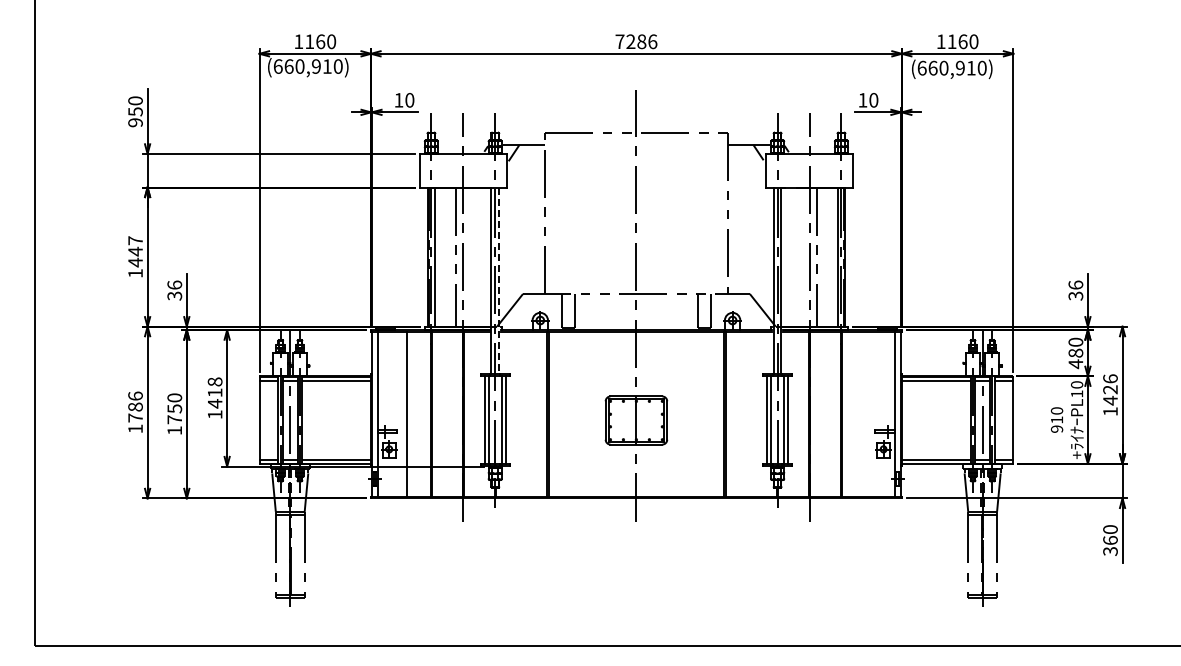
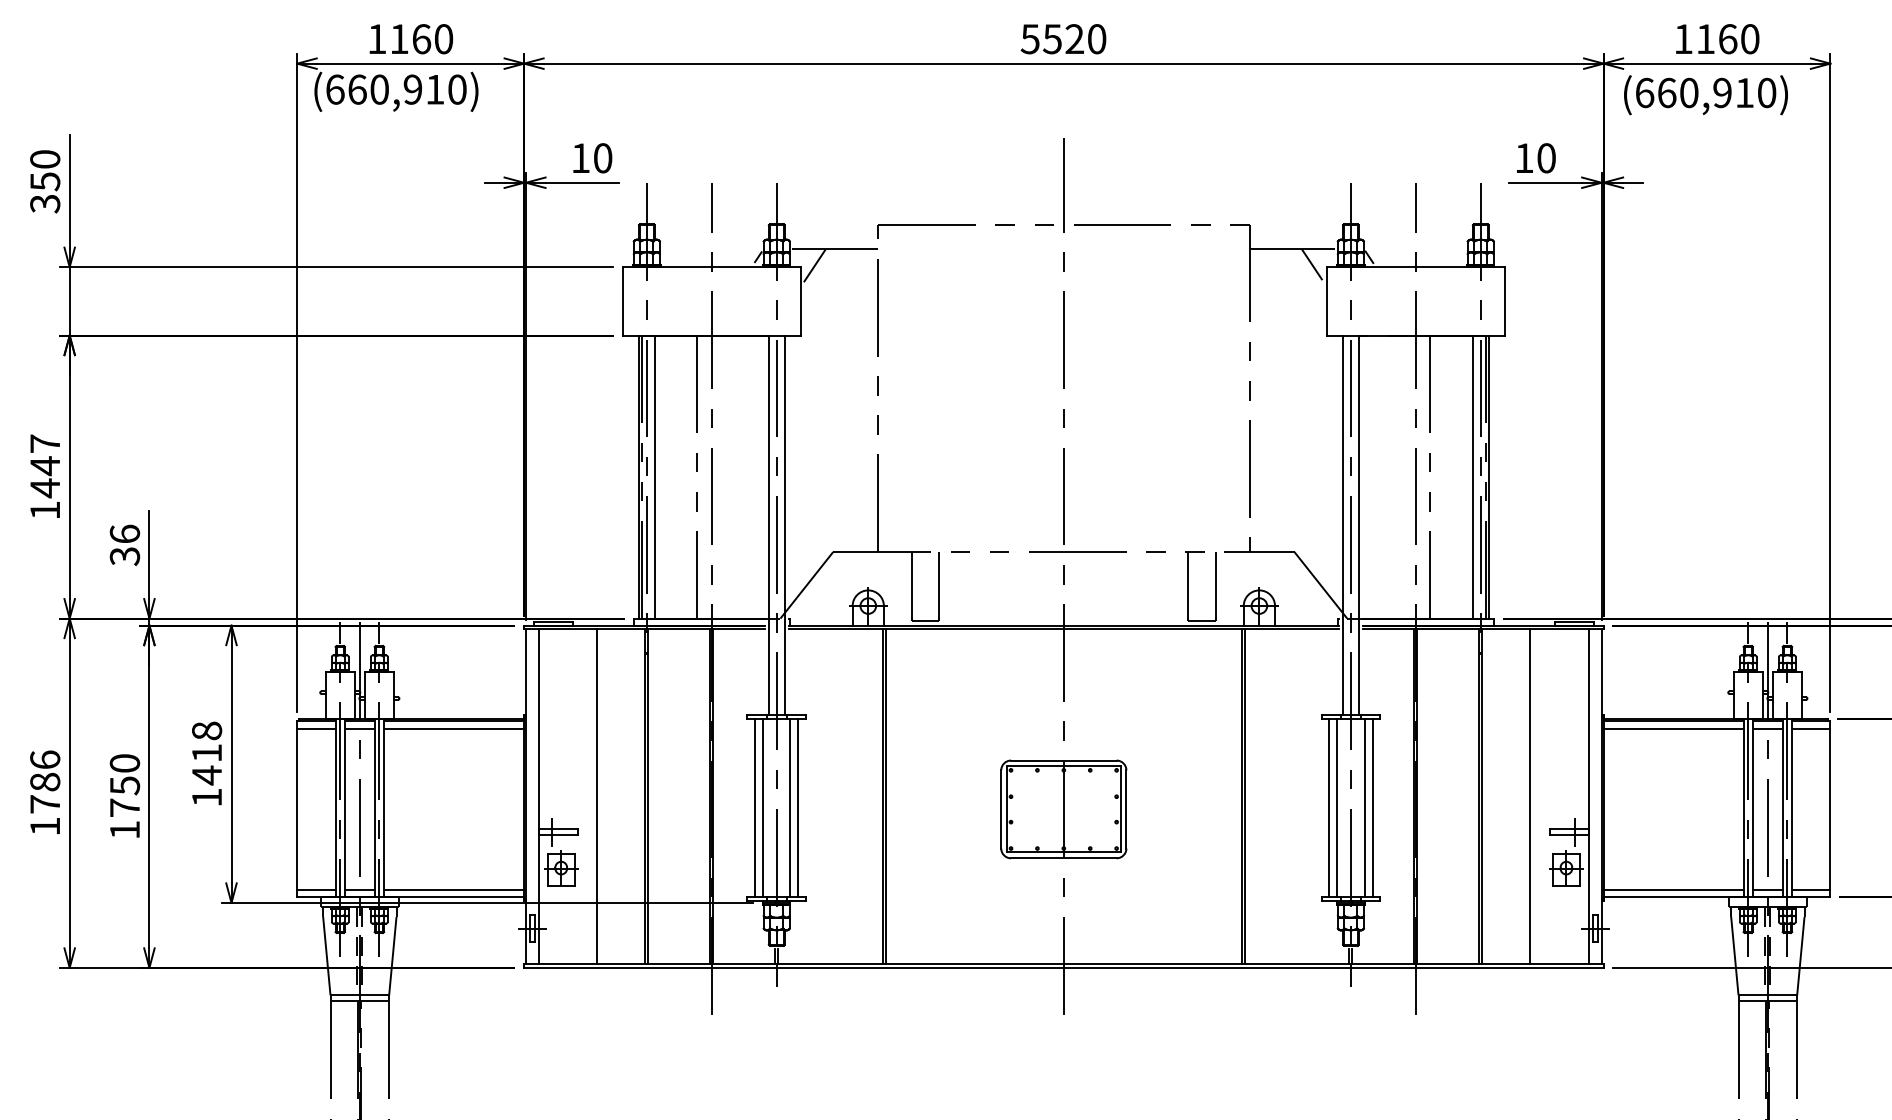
text: (636, 41) -> (1063, 38), 7286 -> 5520
text: (135, 122) -> (45, 203), 950 -> 350
line: (499, 281) -> (785, 526), dashed -> solid
line: (865, 413) -> (1529, 795), added

